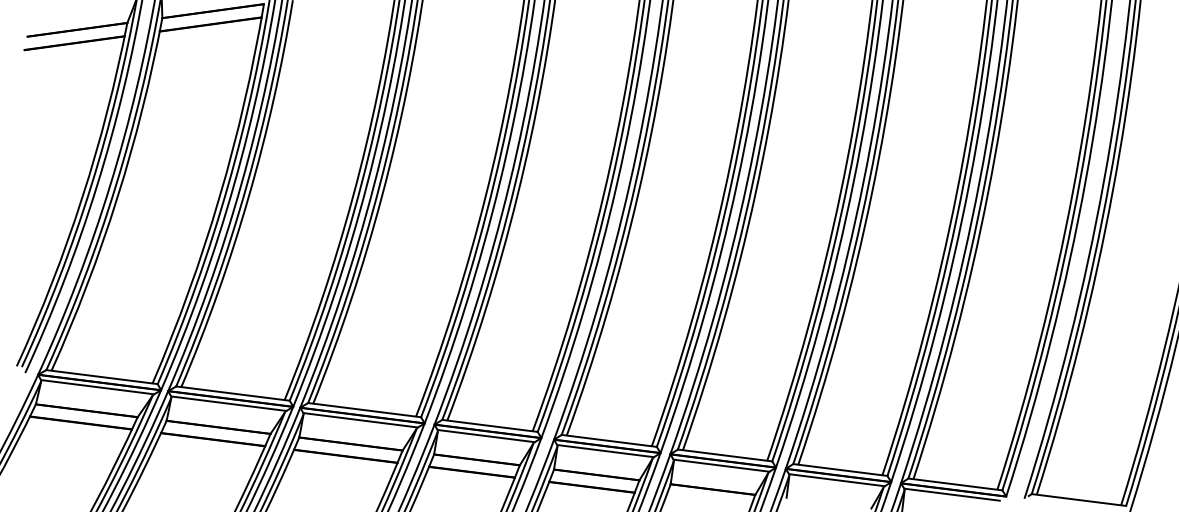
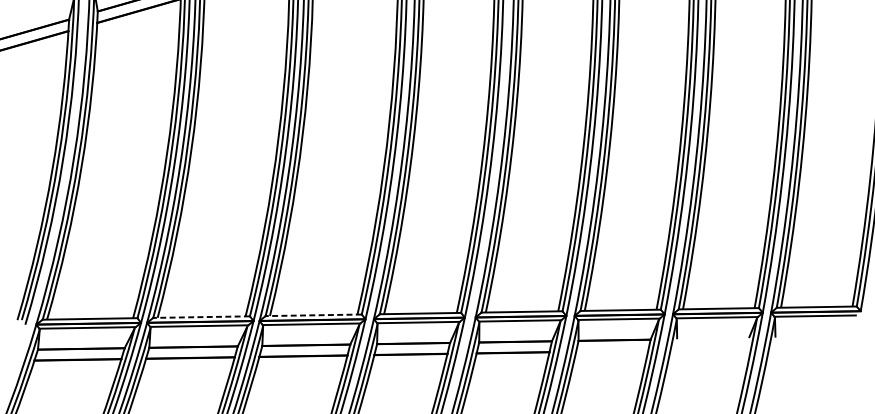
line: (232, 393) -> (201, 317), solid -> dashed
line: (364, 410) -> (313, 315), solid -> dashed

